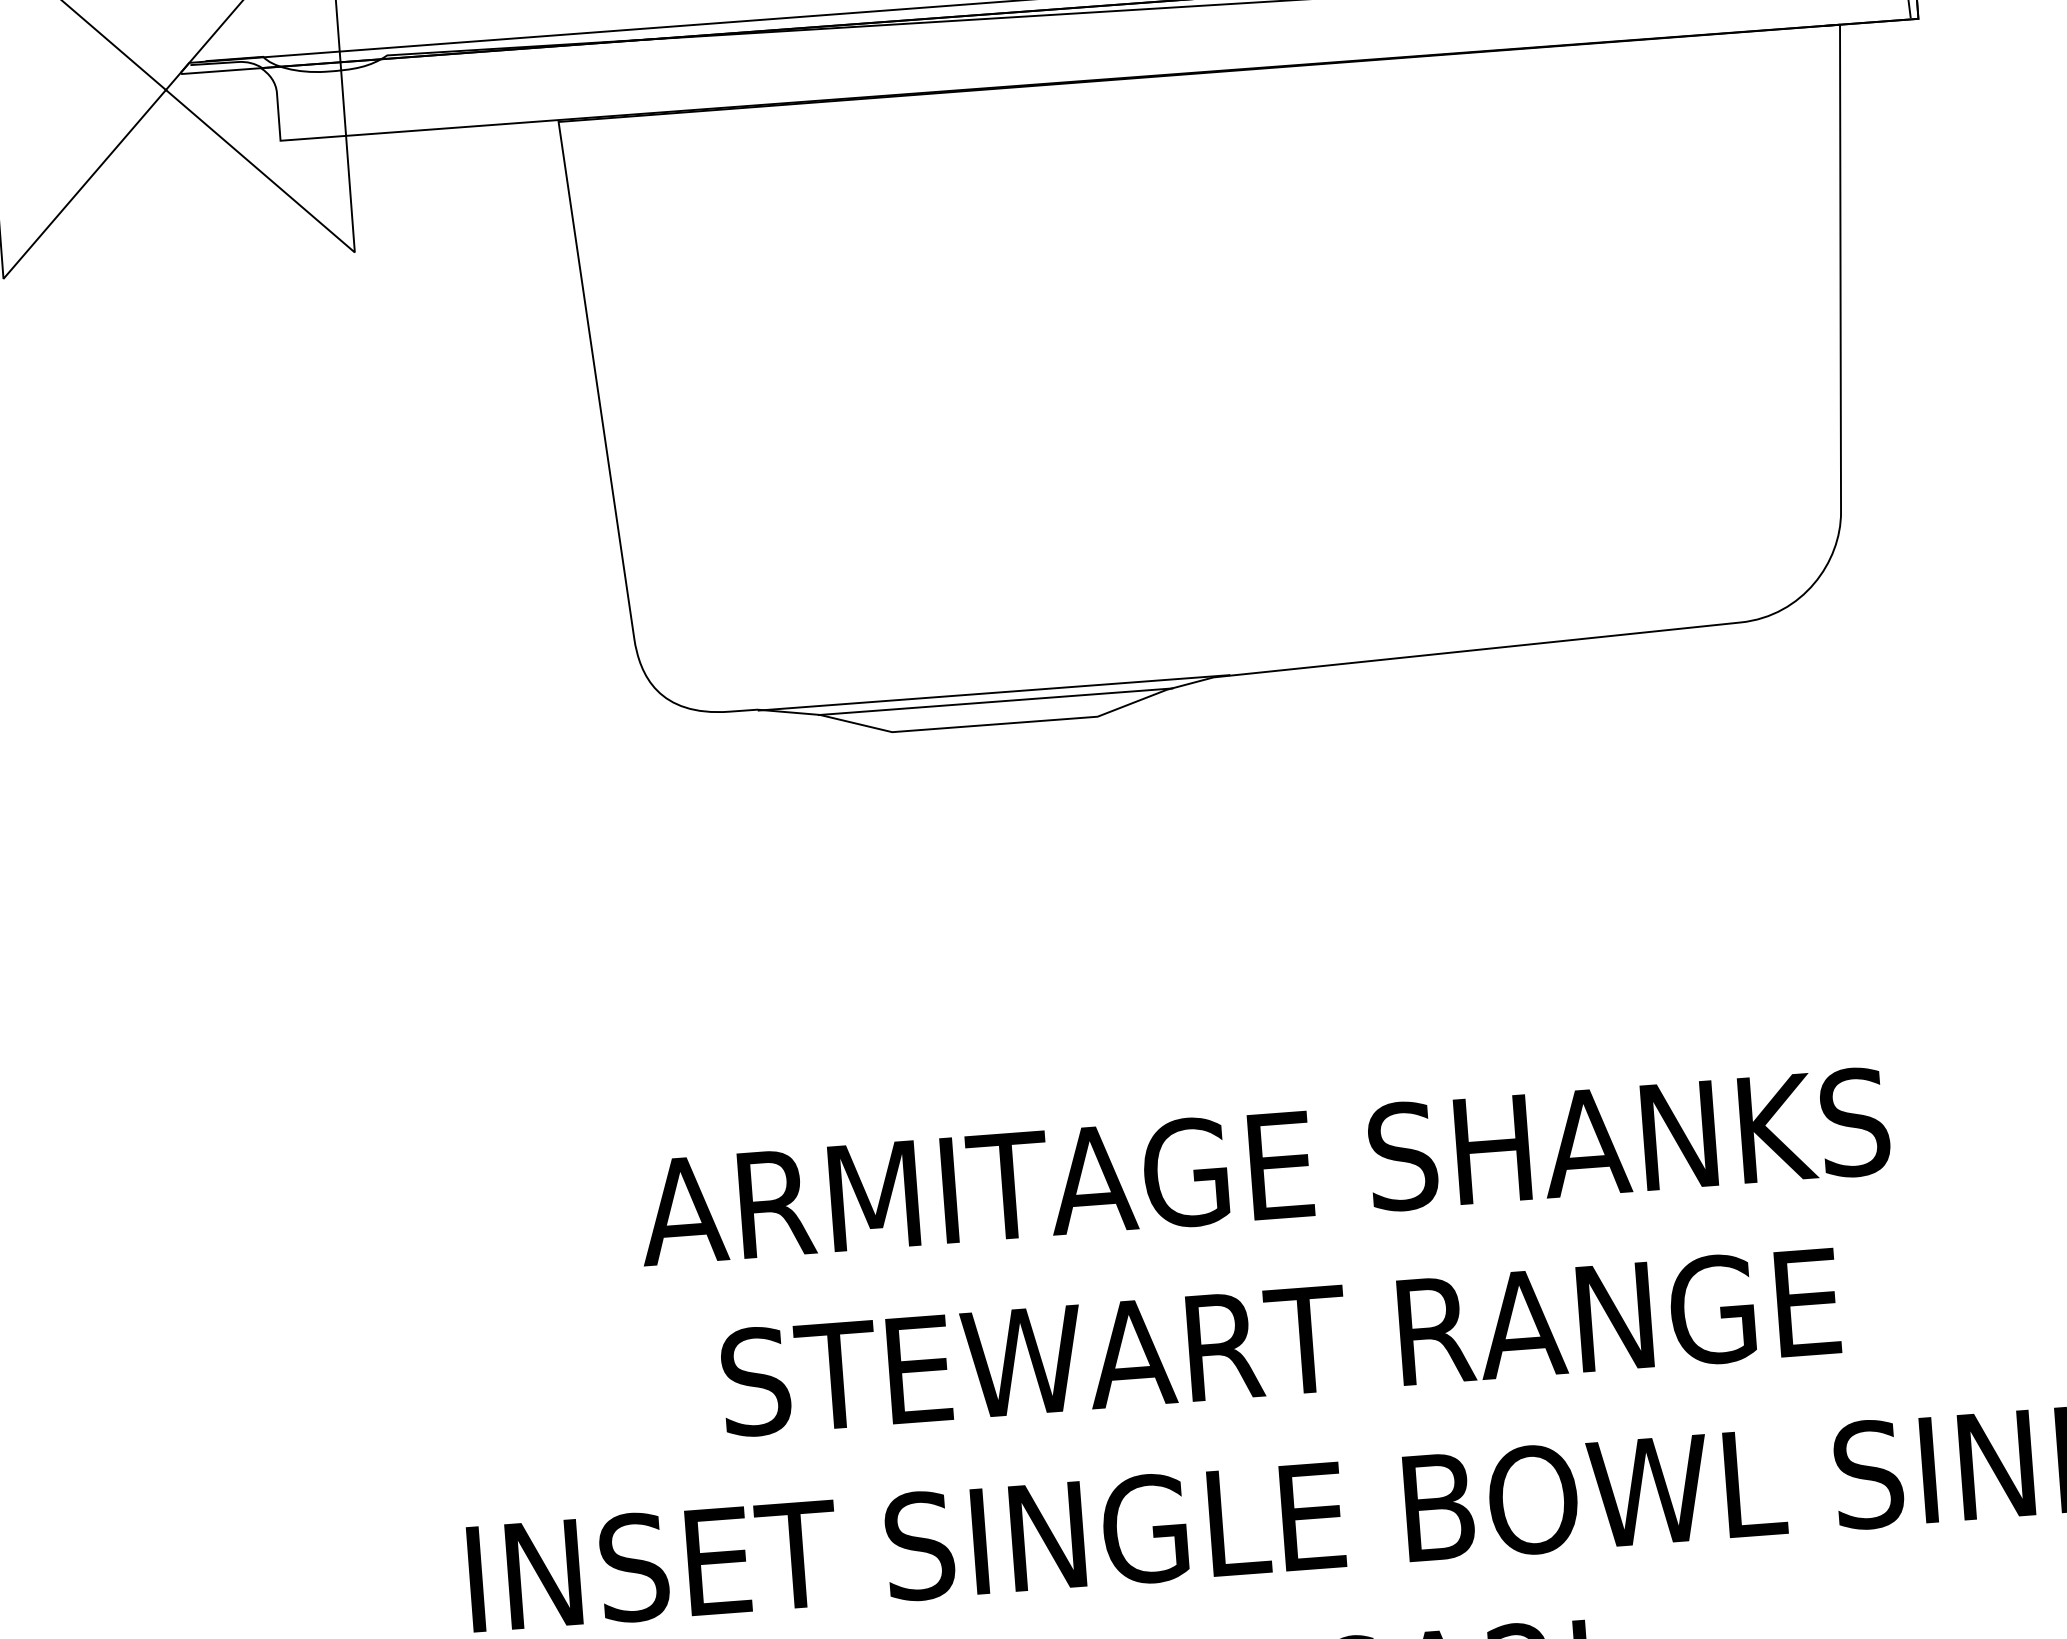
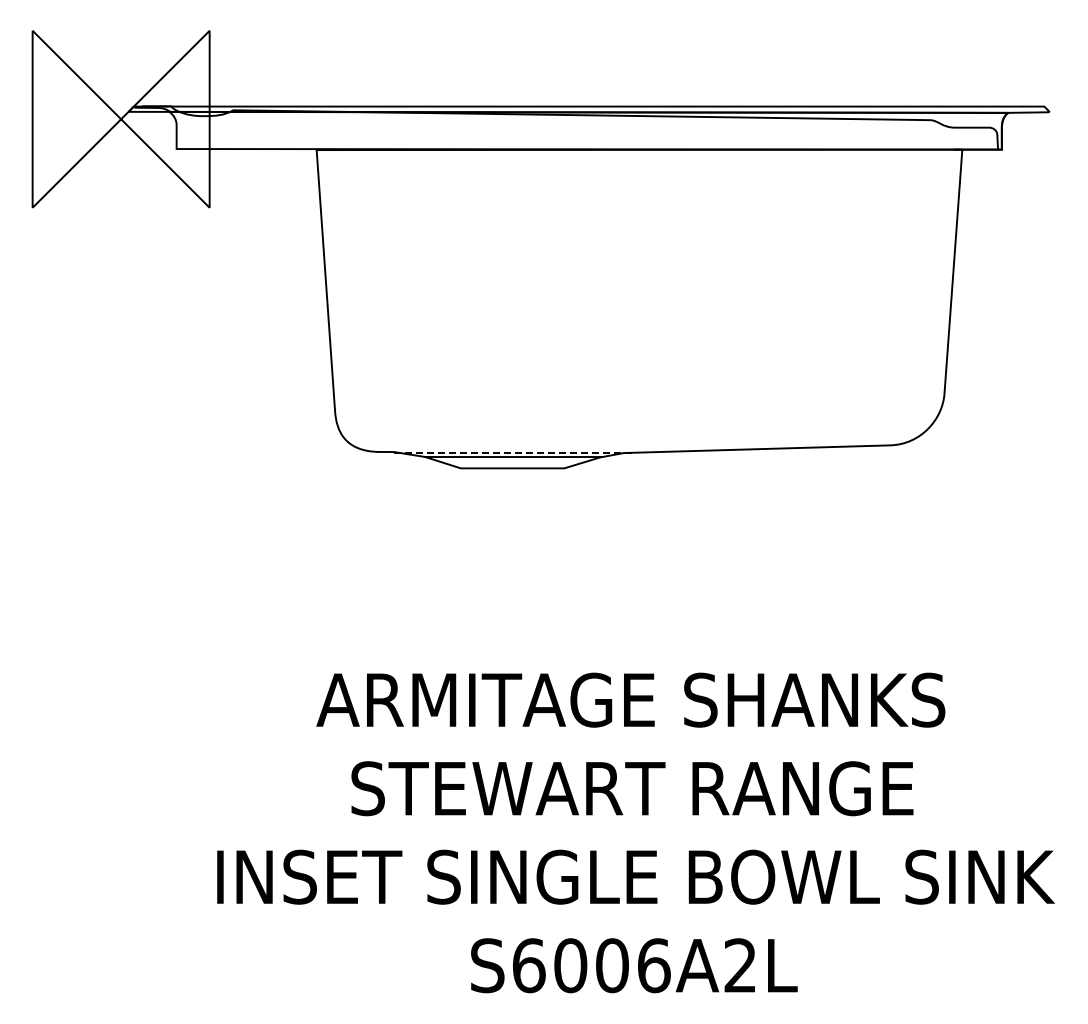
line: (994, 692) -> (513, 452), solid -> dashed

